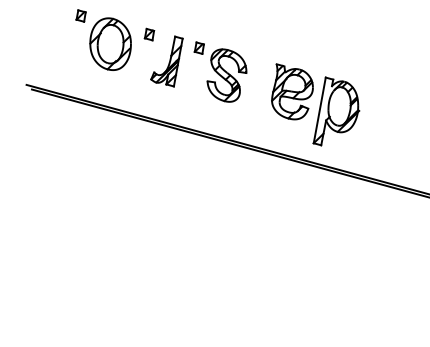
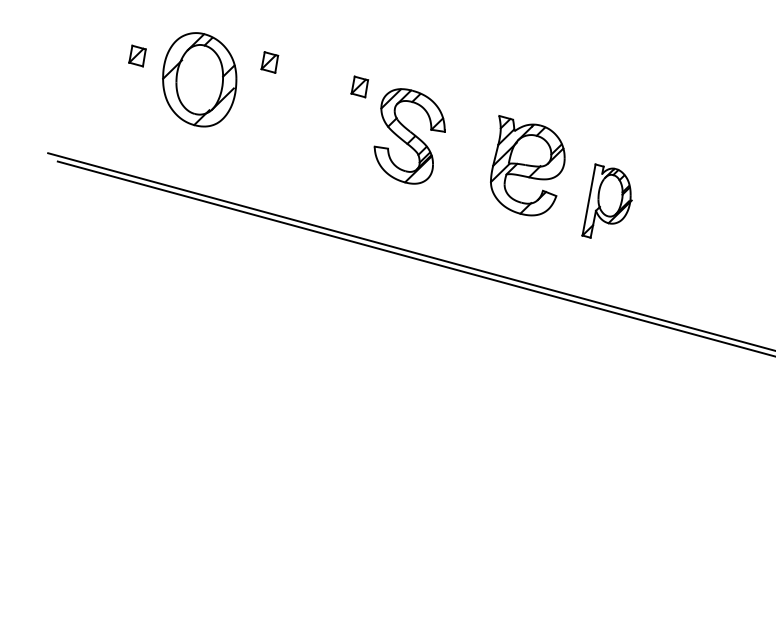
part: (80, 15) -> (136, 55), moved
part: (166, 61) -> (300, 110), removed
part: (336, 111) -> (607, 201), size x0.6

